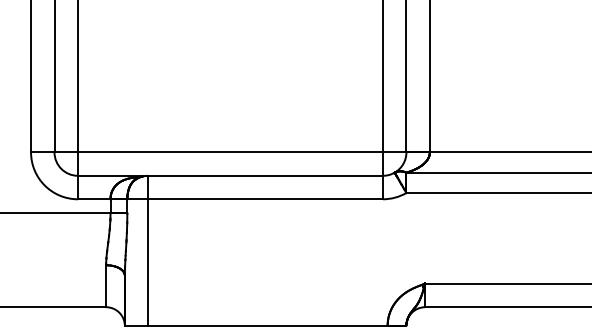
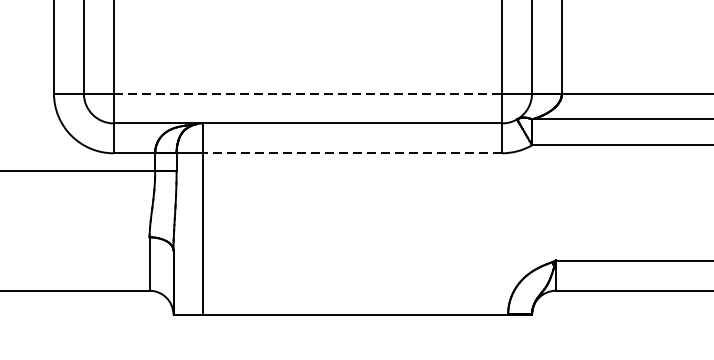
line: (230, 152) -> (307, 93), solid -> dashed
line: (265, 199) -> (352, 153), solid -> dashed

